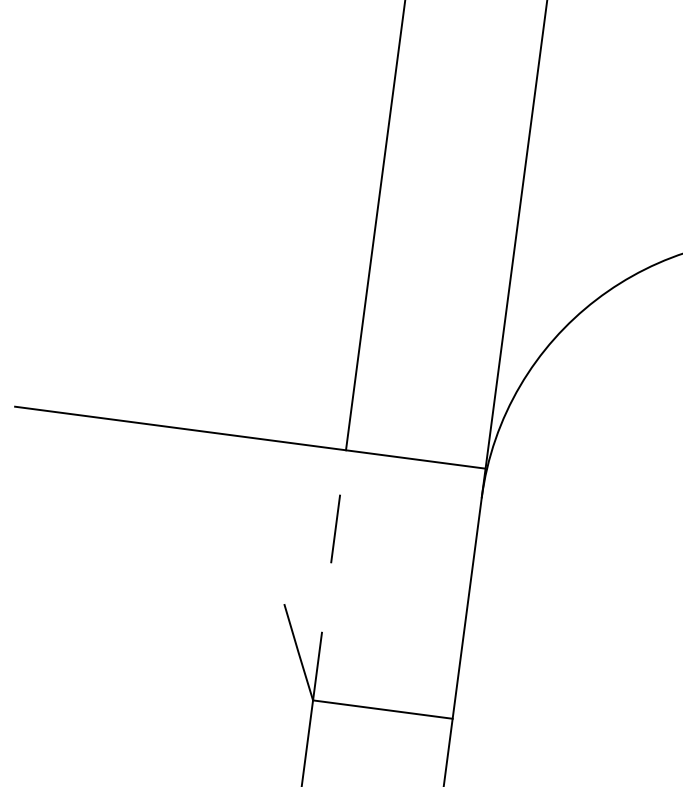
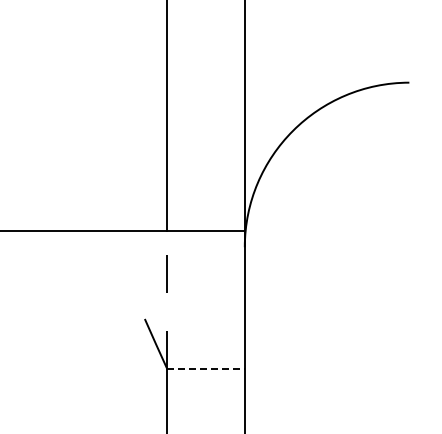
line: (383, 709) -> (206, 369), solid -> dashed

